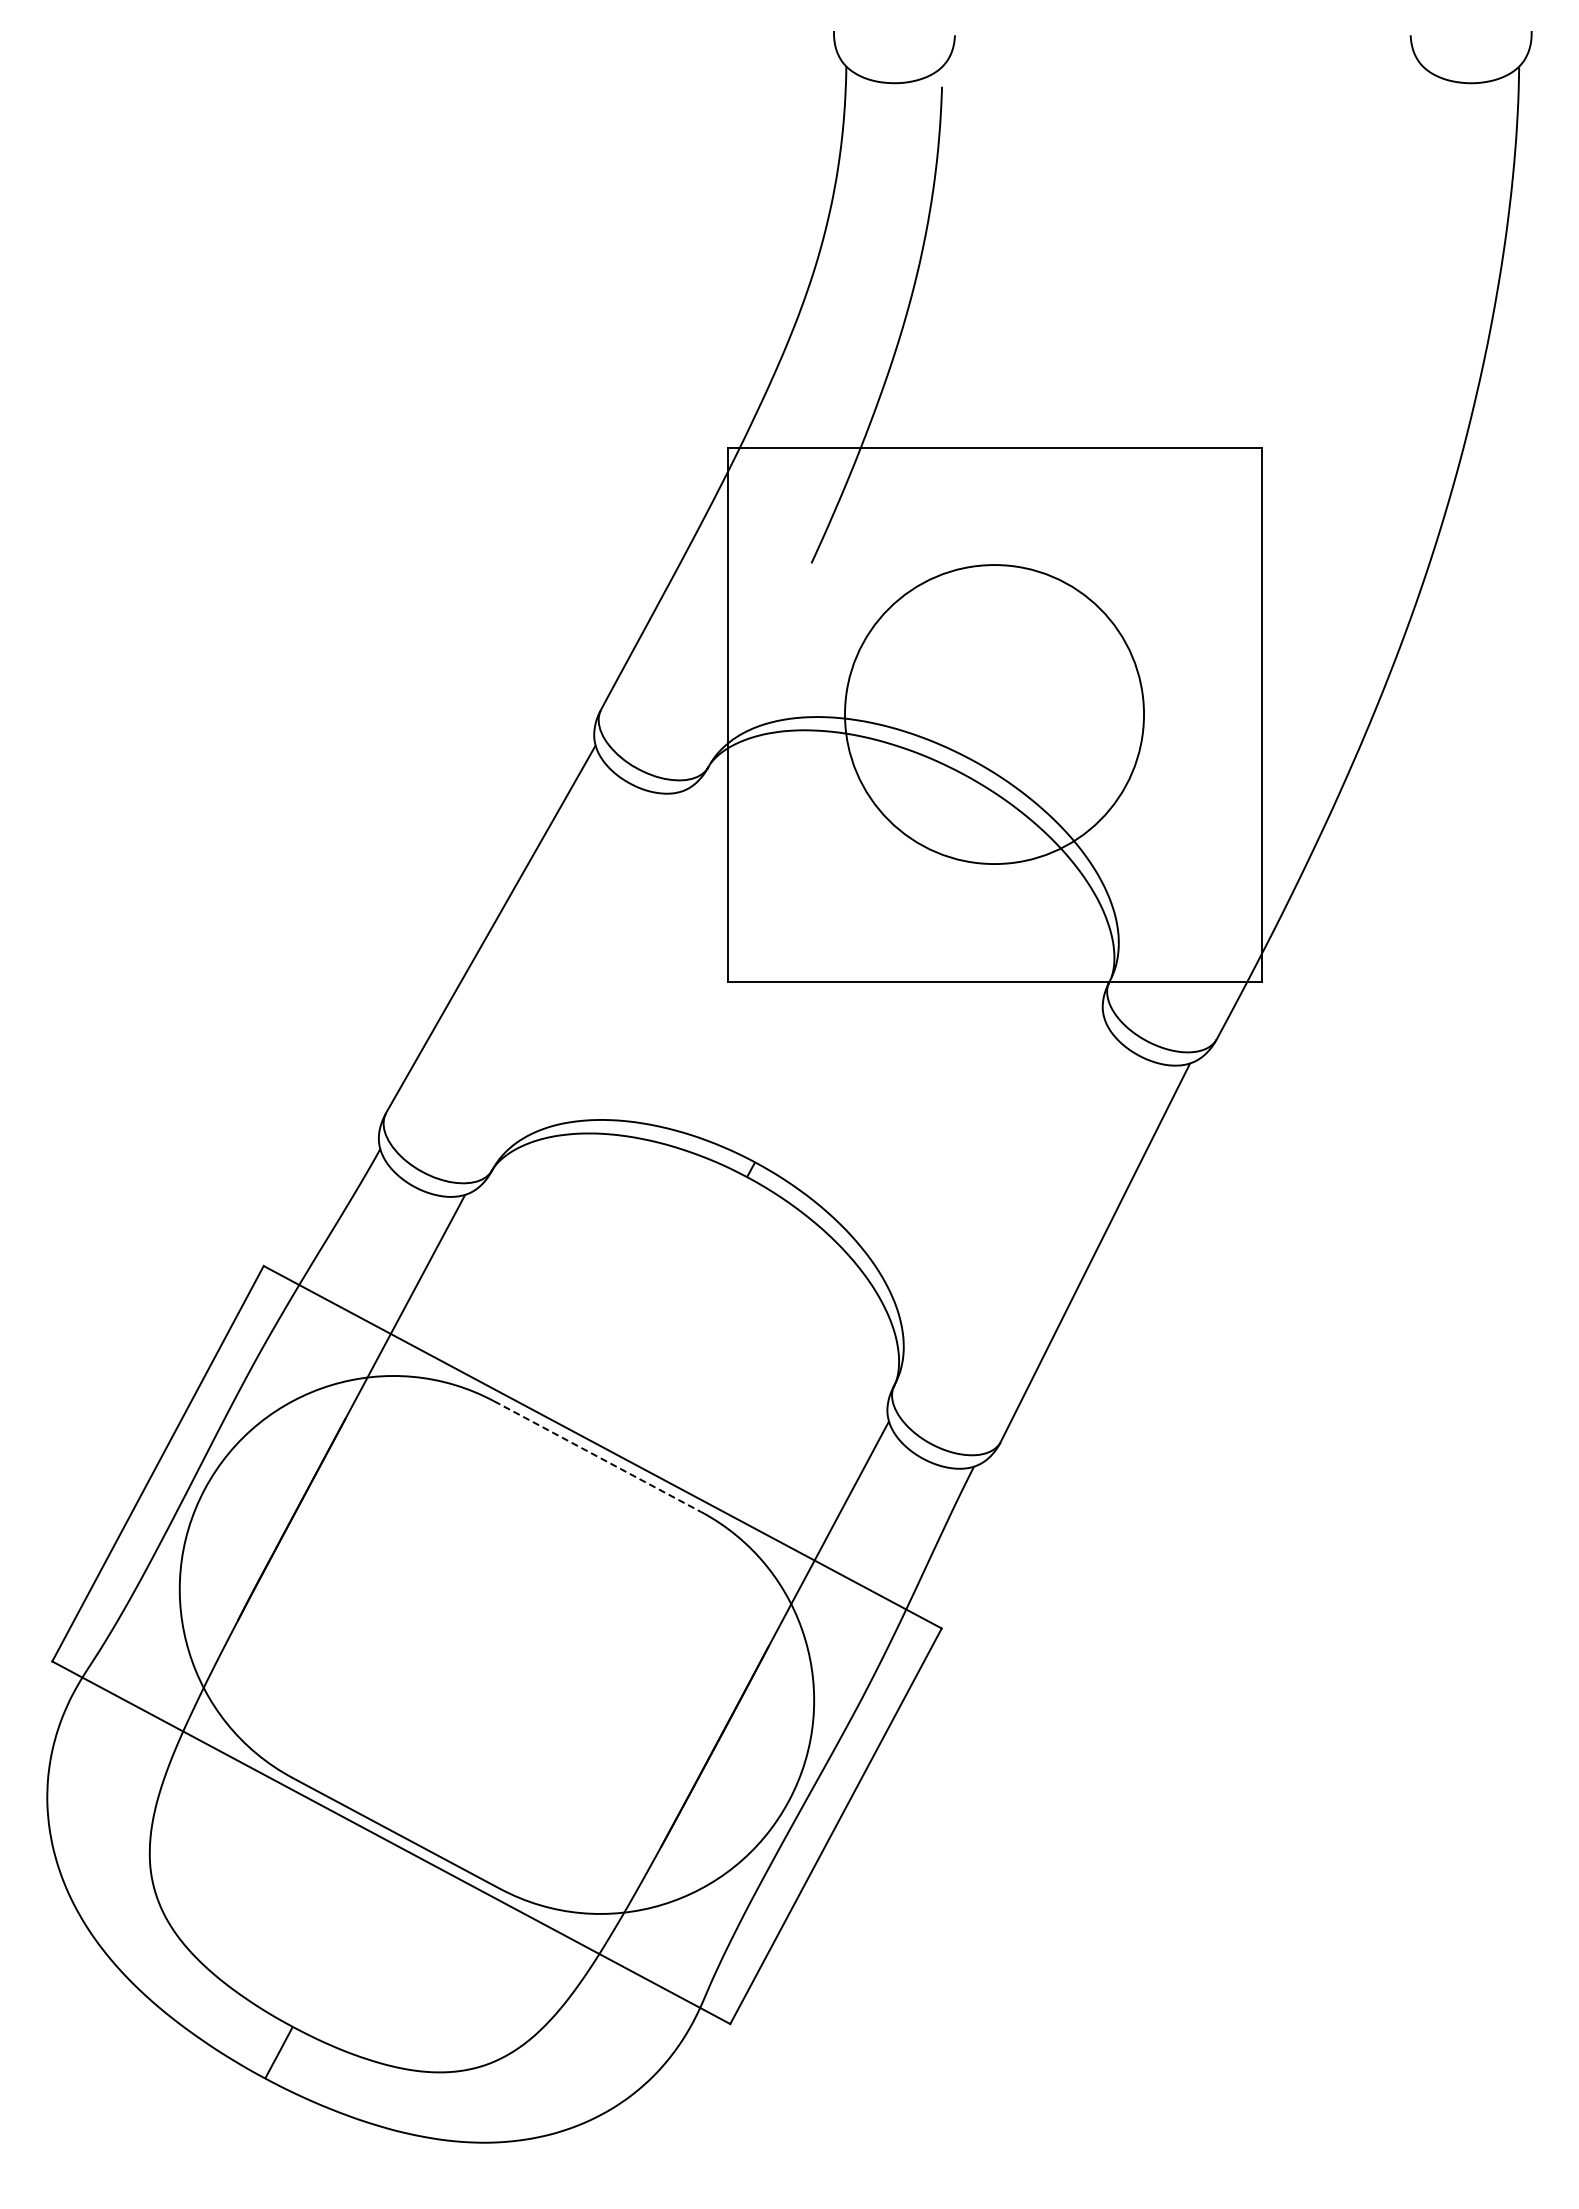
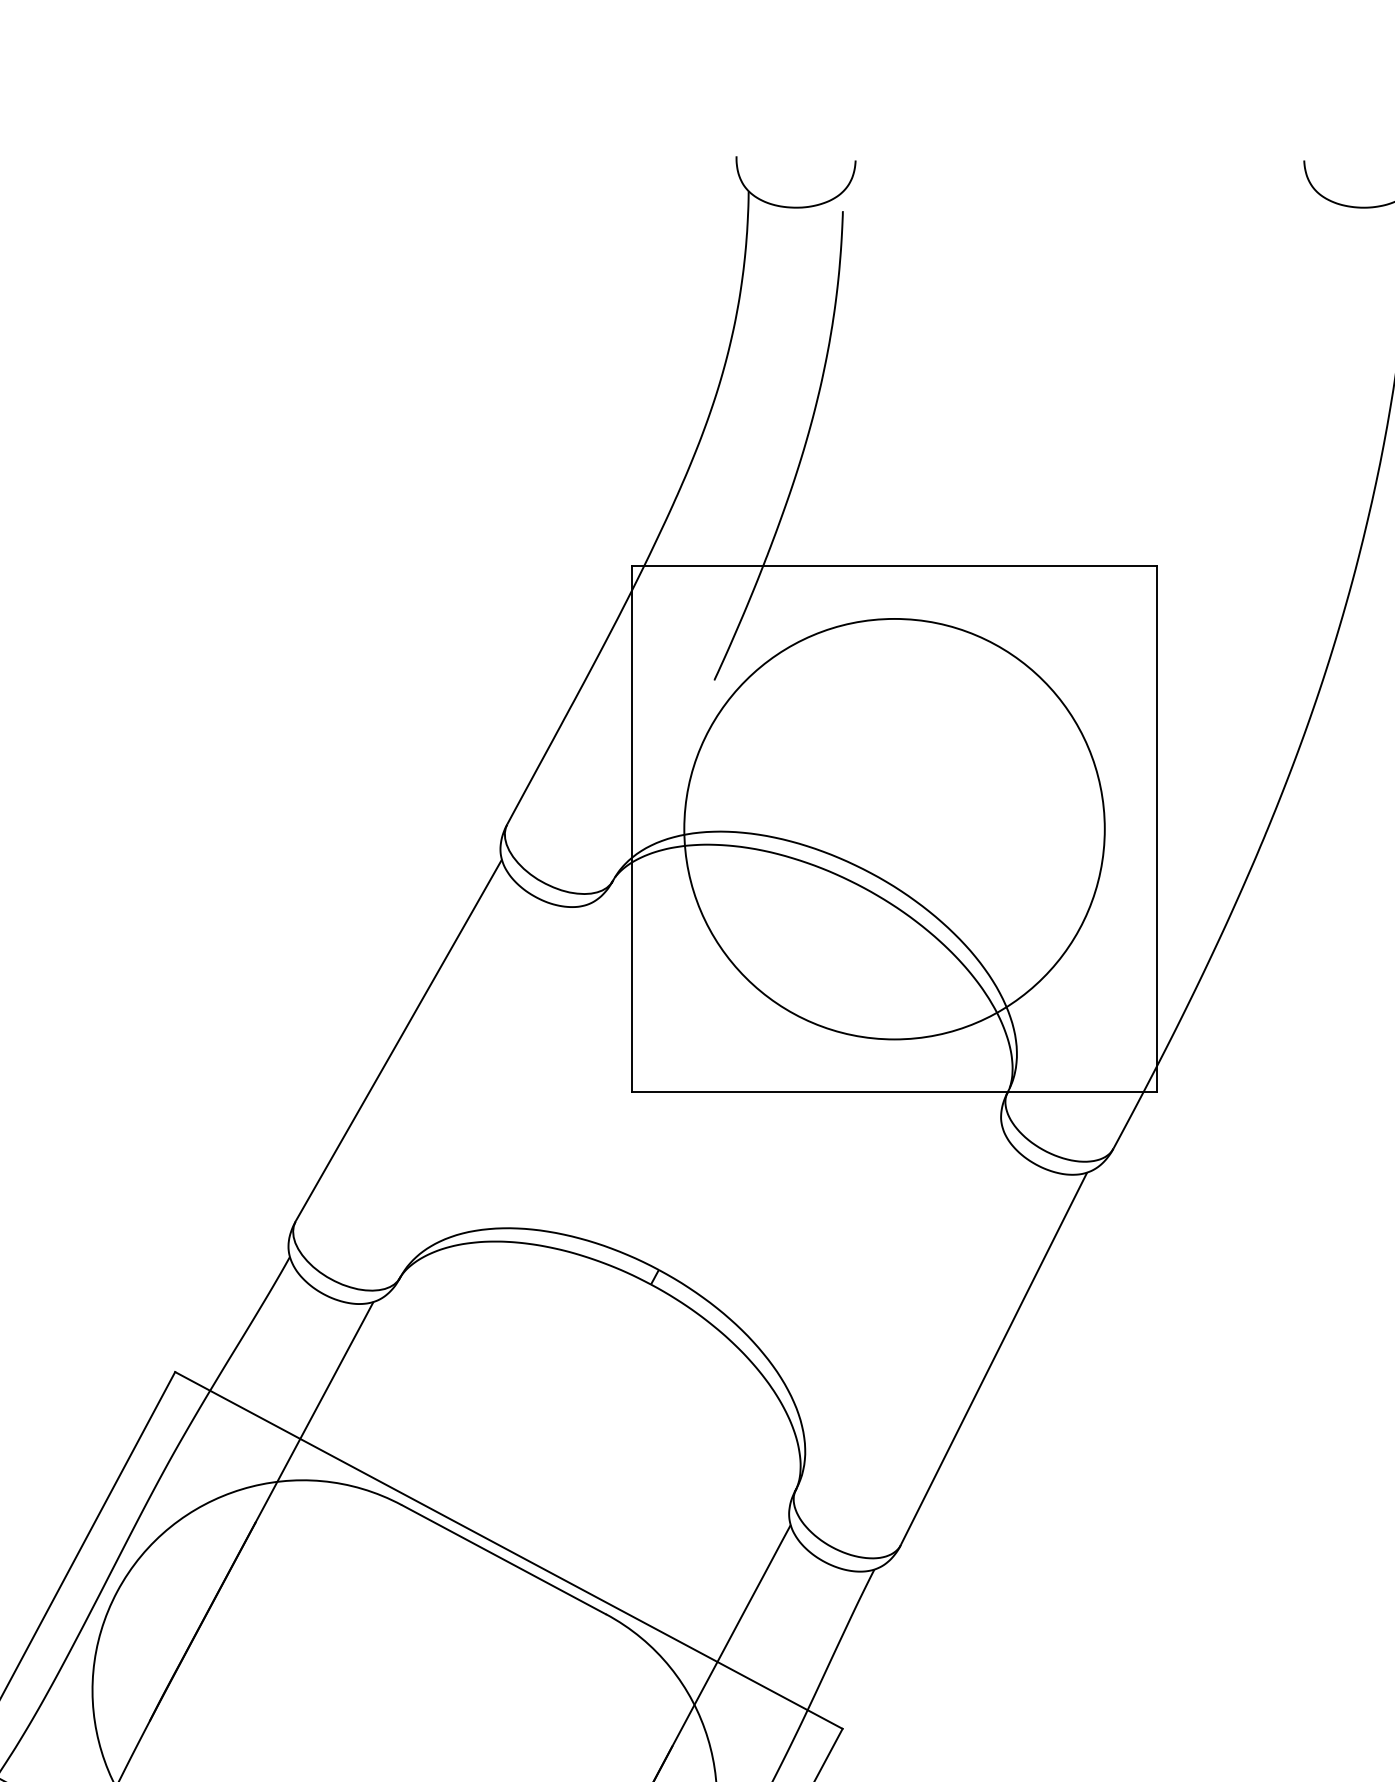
circle: (994, 714) -> (894, 829), size x1.43
line: (598, 1456) -> (504, 1559), dashed -> solid

